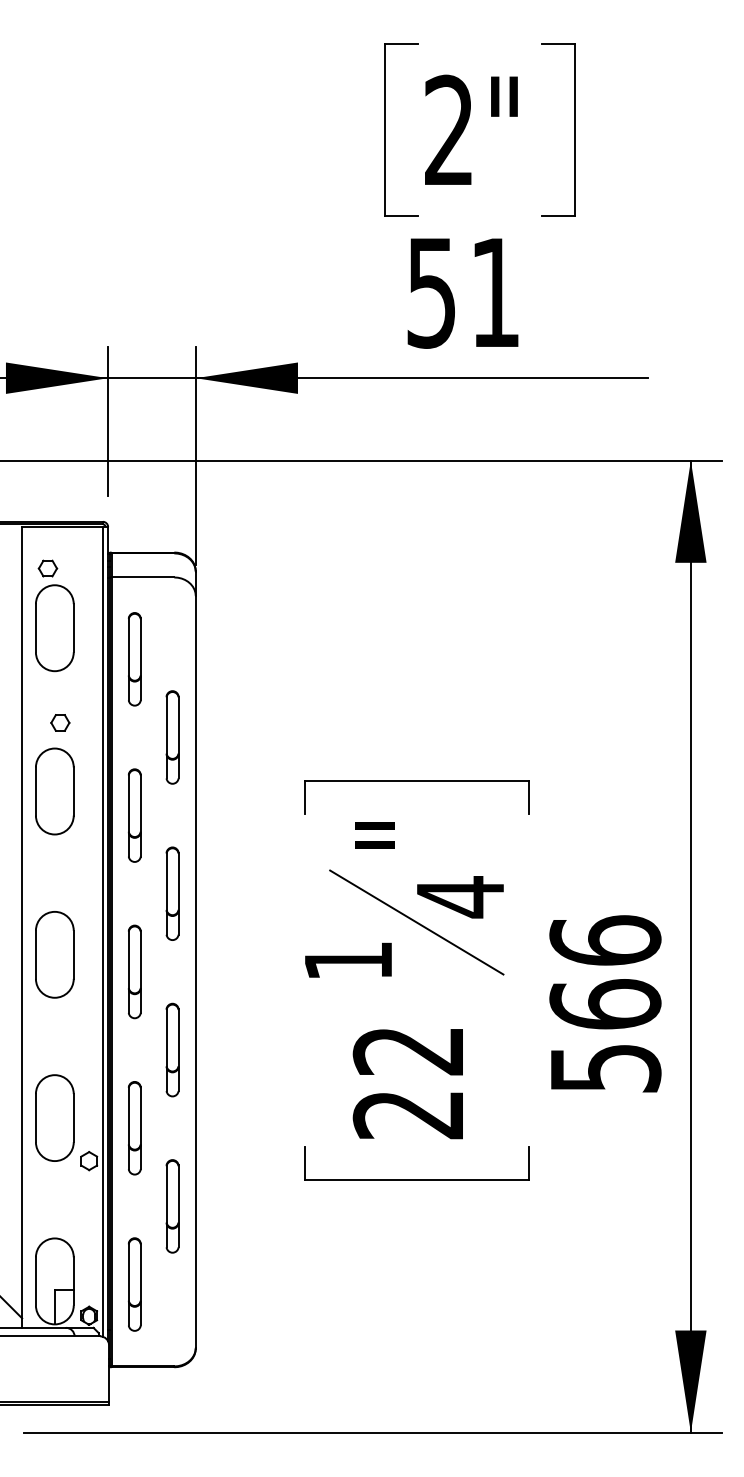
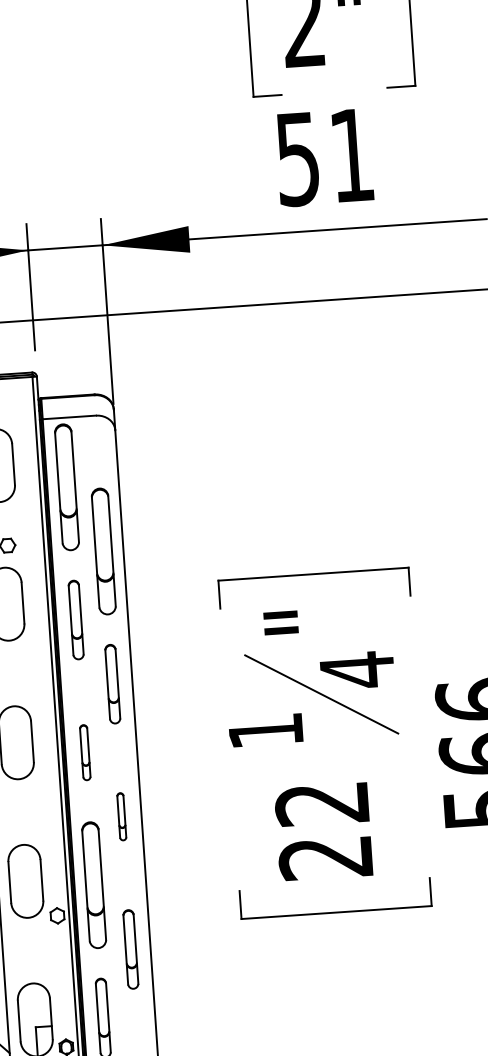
part: (134, 659) -> (66, 487), size x1.6
part: (172, 737) -> (103, 551), size x1.6
part: (134, 971) -> (84, 752), size x0.7
part: (172, 1049) -> (121, 816), size x0.6
part: (134, 1128) -> (94, 885), size x1.6

